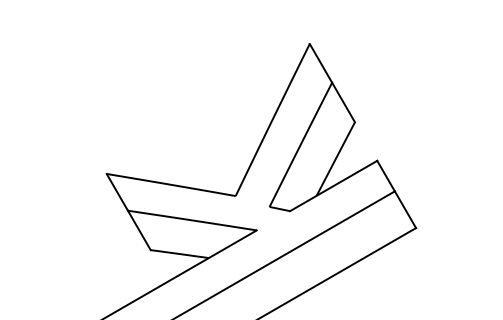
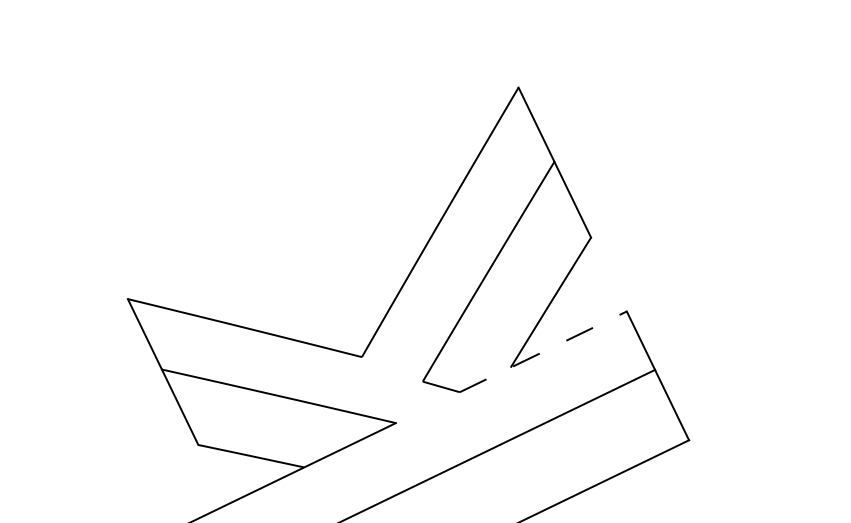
line: (334, 185) -> (544, 351), solid -> dashed

